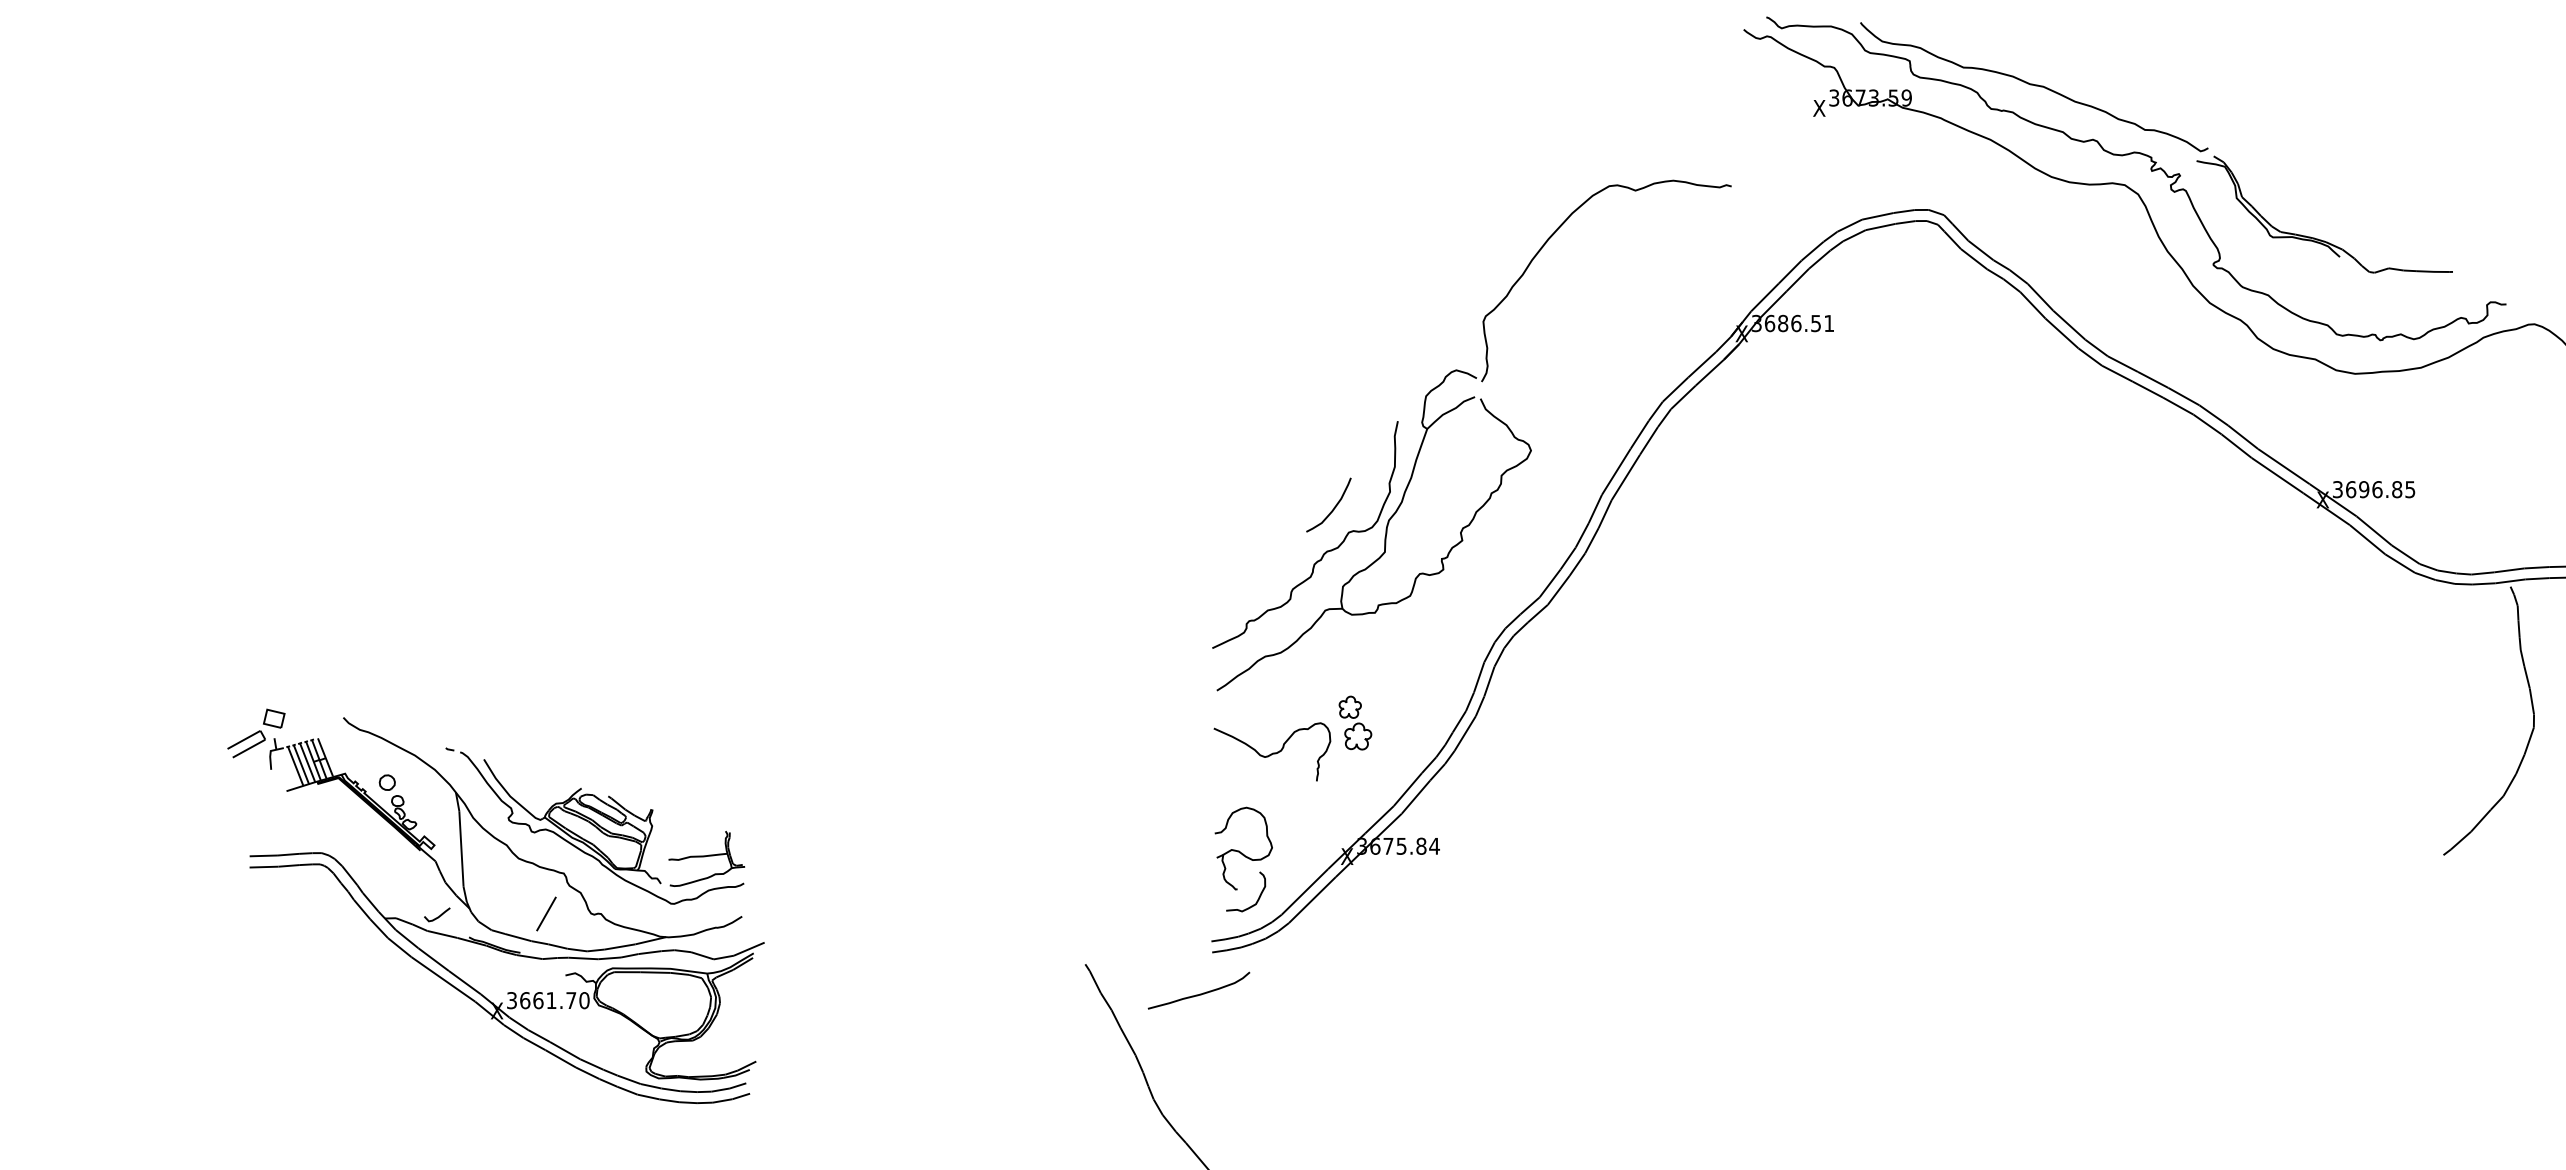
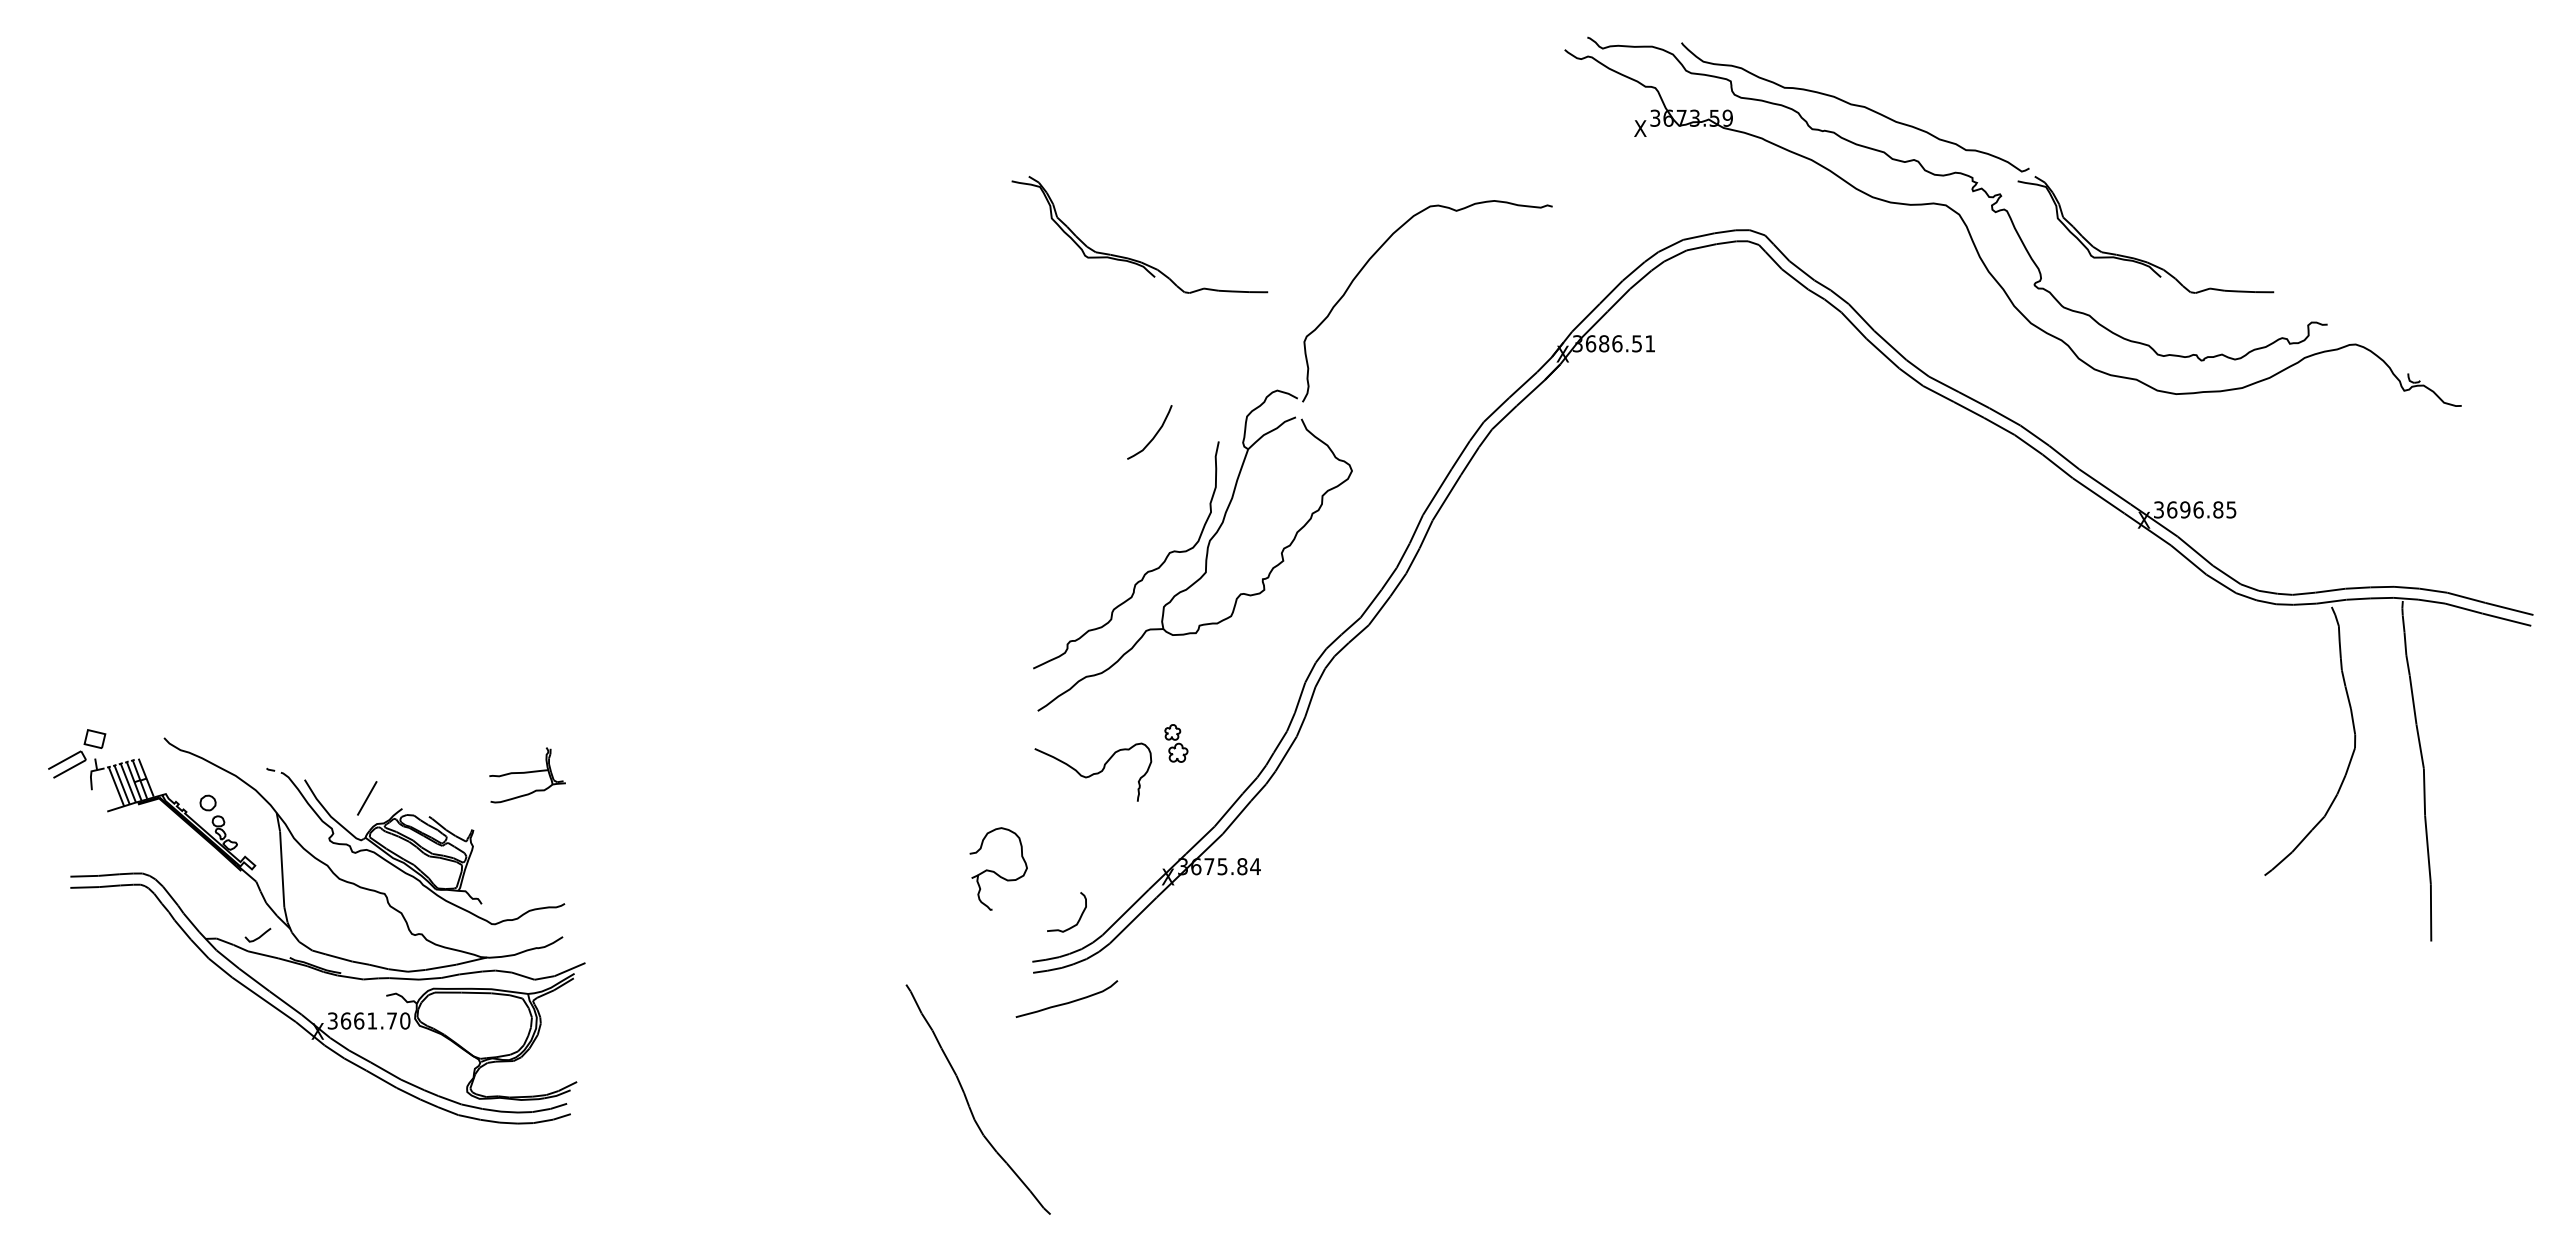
part: (1311, 238) -> (1132, 258), added
curve: (1332, 509) -> (1153, 436), moved
part: (1355, 723) -> (1176, 743), size x0.7
part: (1243, 848) -> (998, 868), moved
part: (706, 859) -> (527, 775), moved
line: (546, 914) -> (367, 798), moved
curve: (1198, 994) -> (1066, 1002), moved

